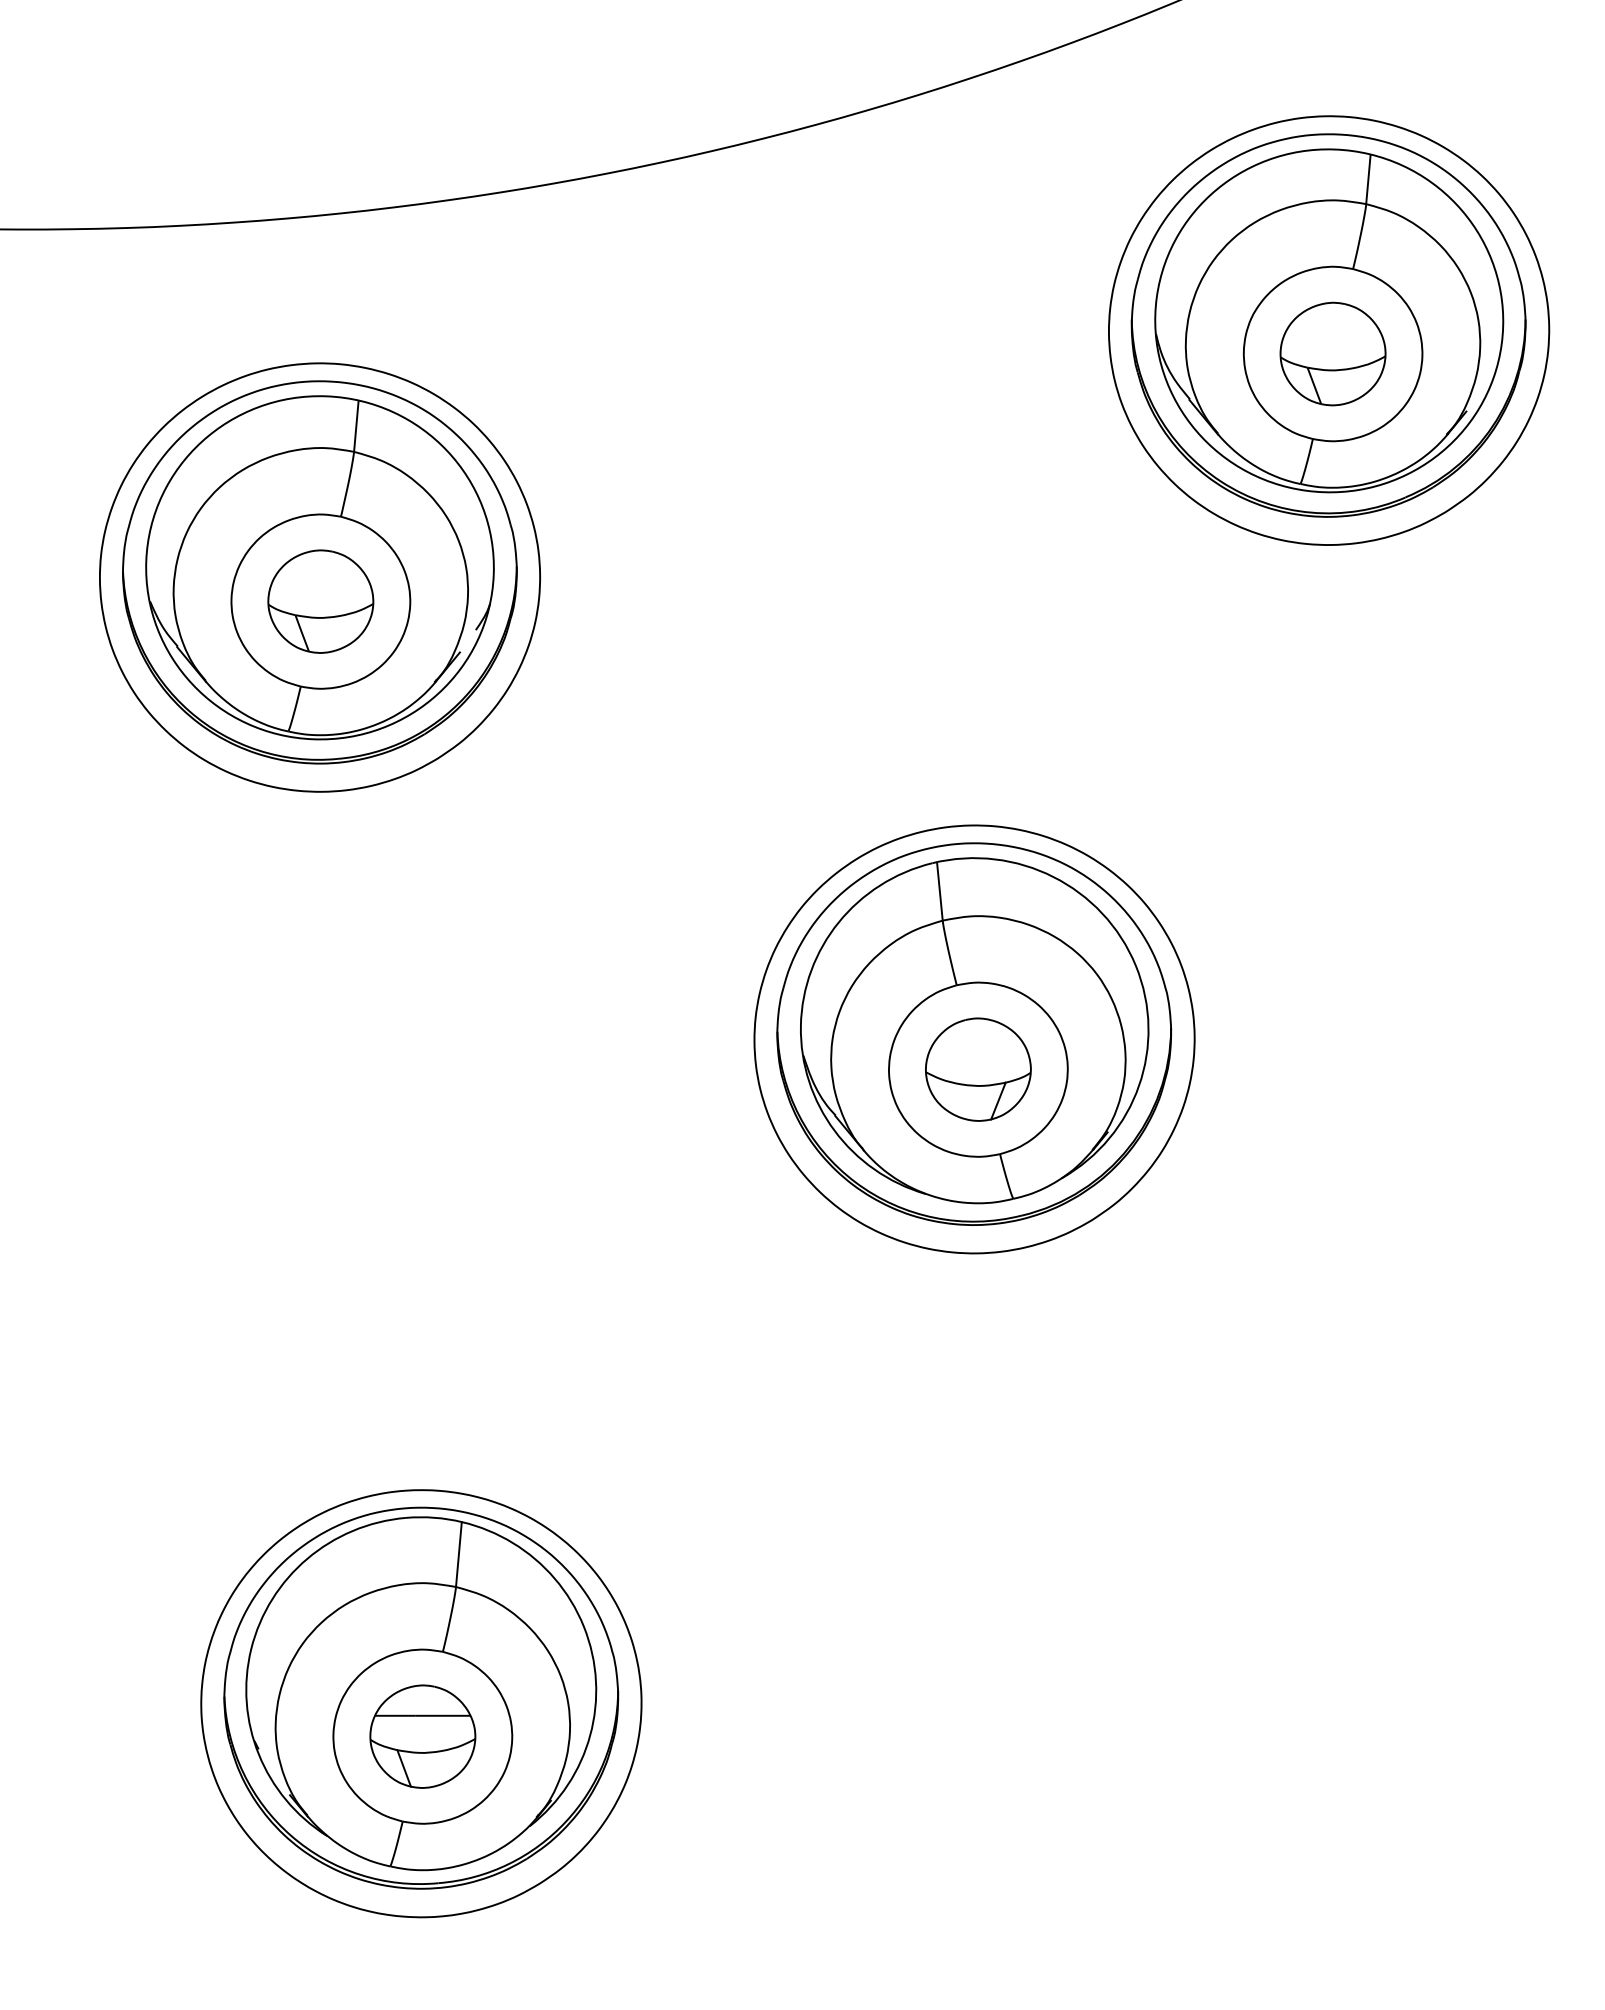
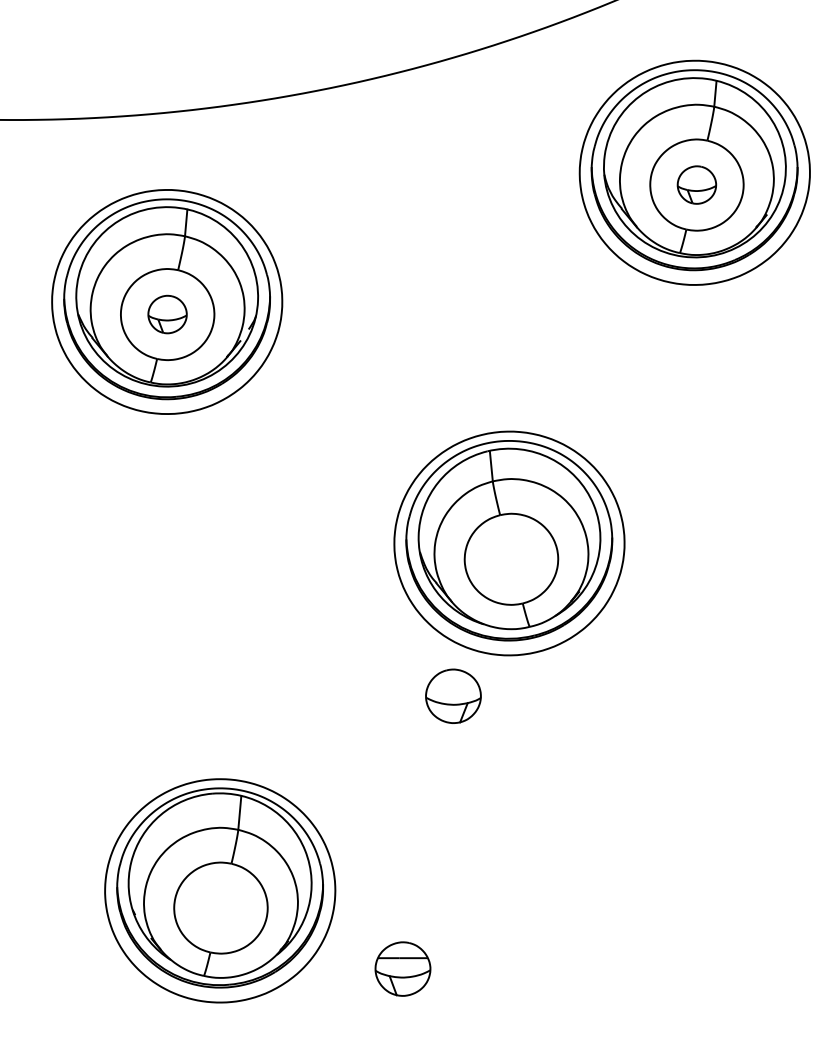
part: (1332, 352) -> (696, 184), size x0.7
part: (320, 601) -> (167, 314), size x0.7
part: (978, 1068) -> (453, 695), moved
part: (421, 1735) -> (402, 968), moved

